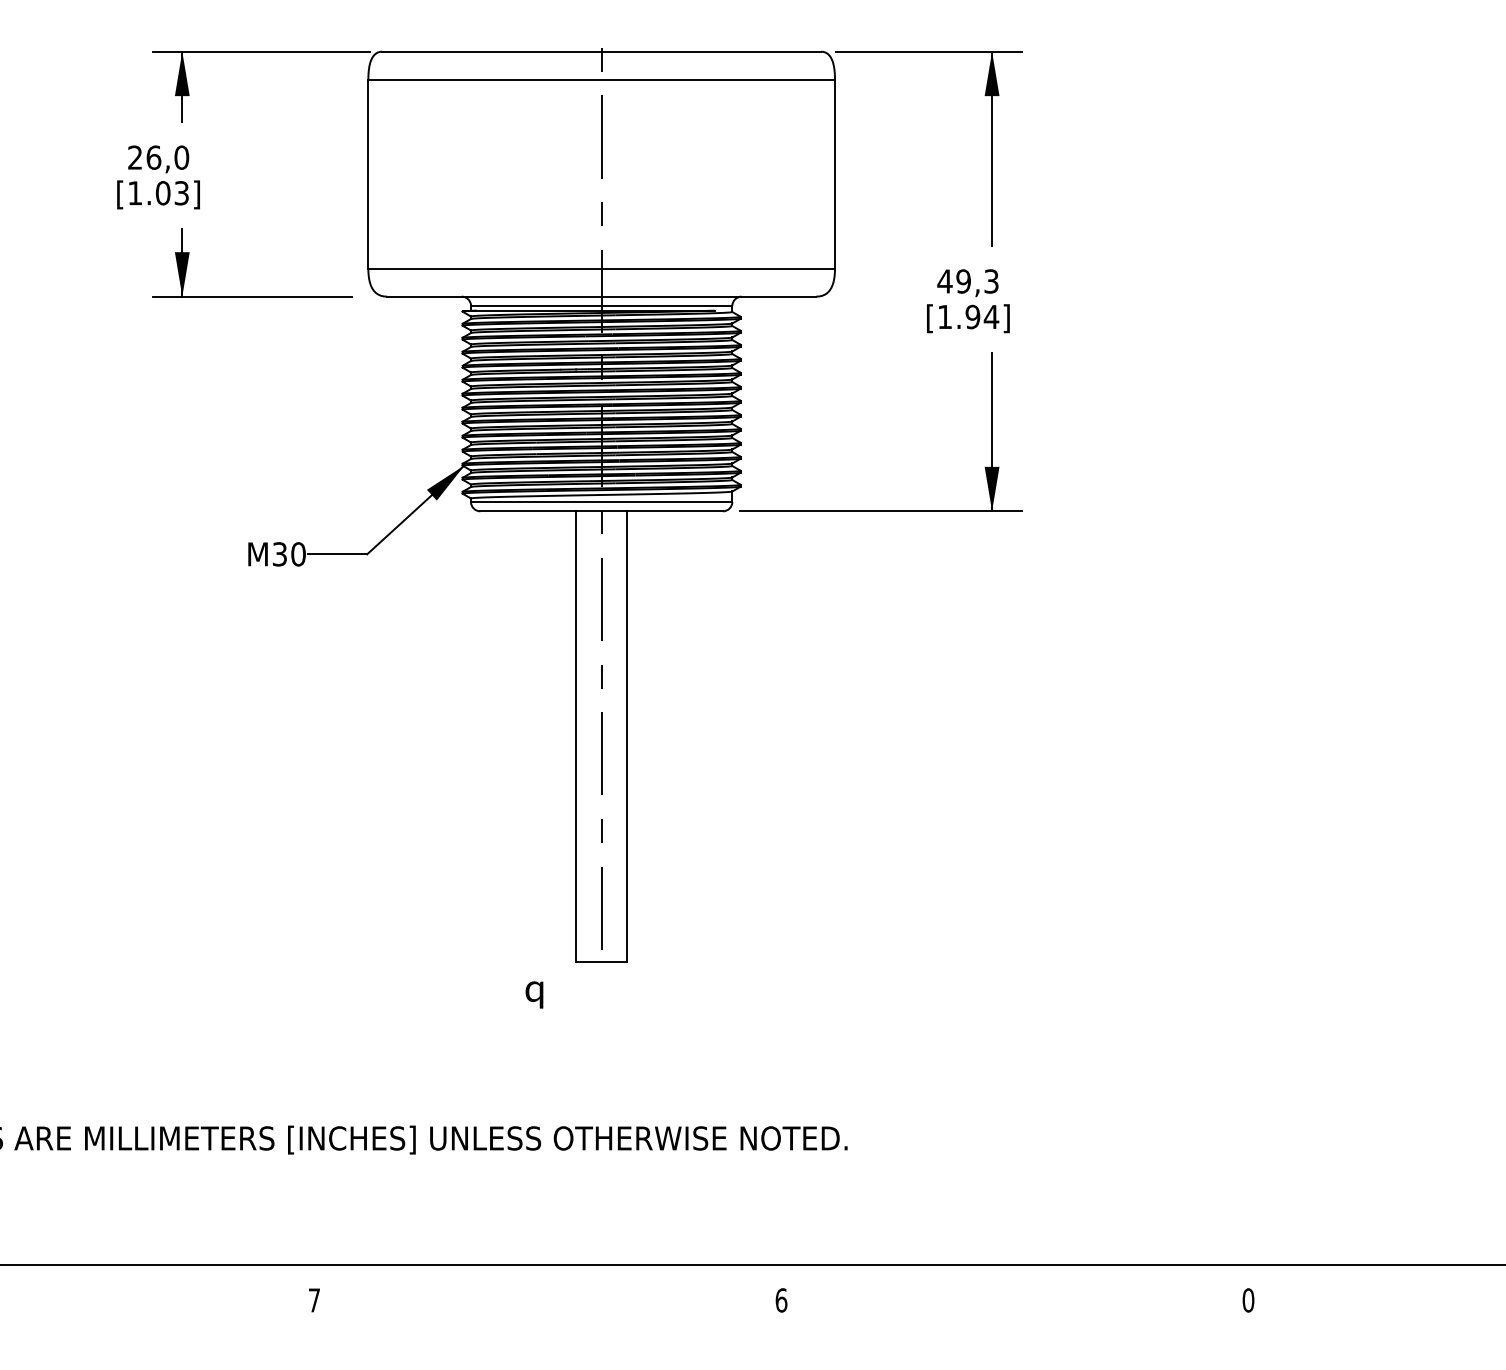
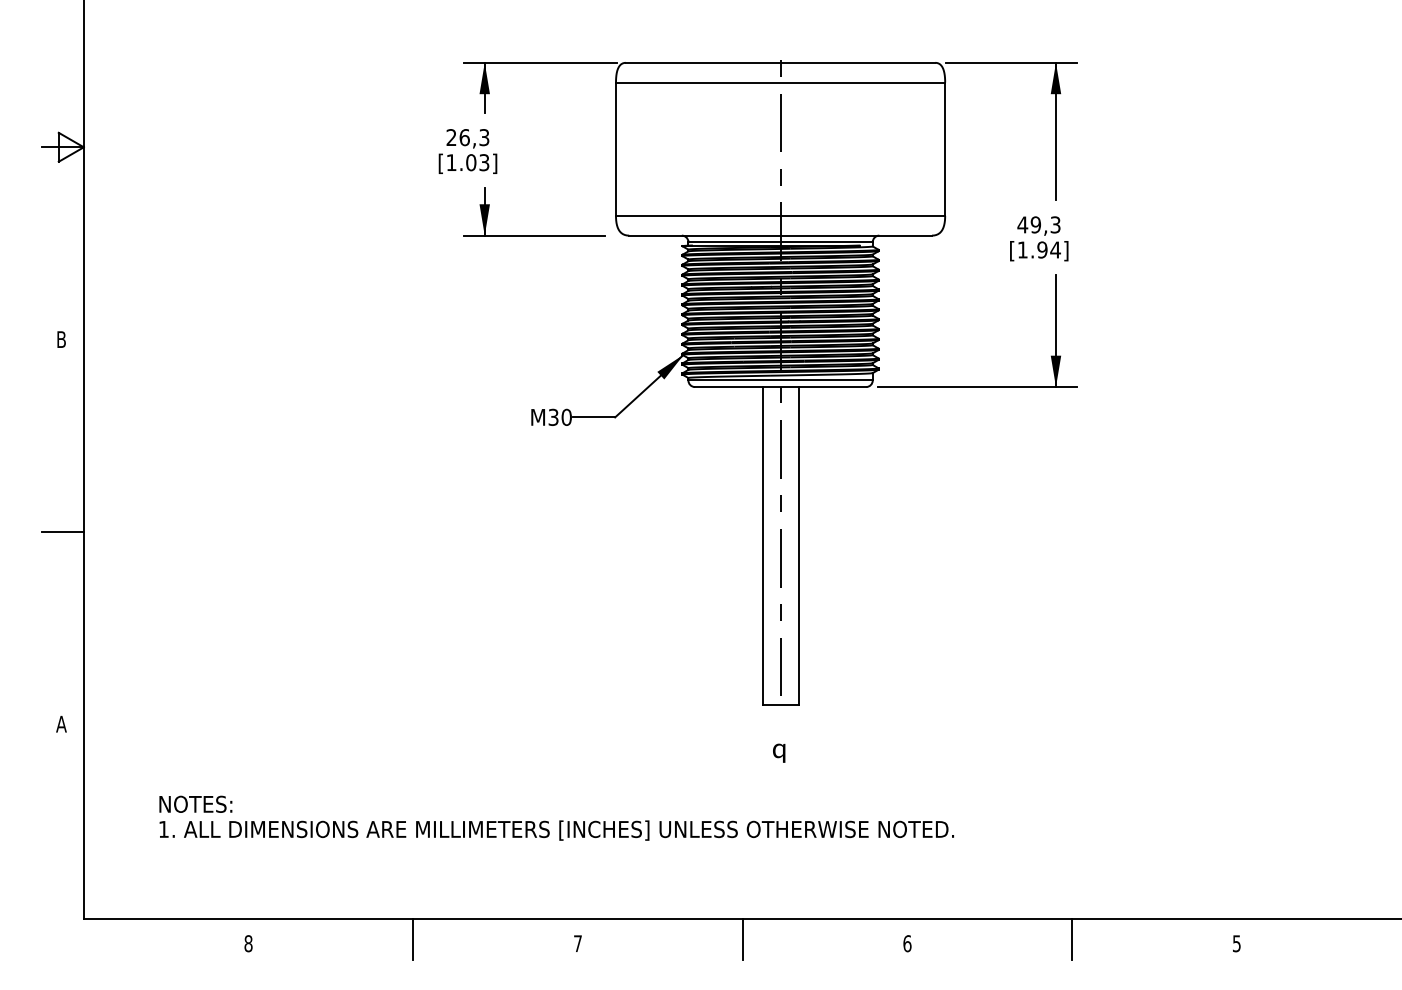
text: (181, 157) -> (484, 137), 26,0 -> 26,3
text: (534, 993) -> (779, 752), moved
line: (81, 1294) -> (413, 939), added
line: (547, 1294) -> (742, 939), added
line: (1015, 1294) -> (1072, 939), added
text: (1247, 1300) -> (1236, 943), 0 -> 5

